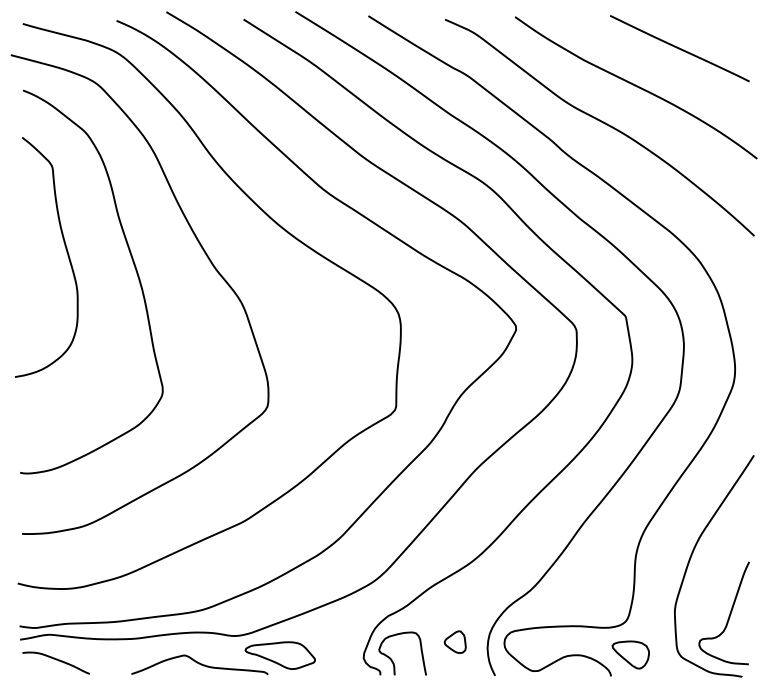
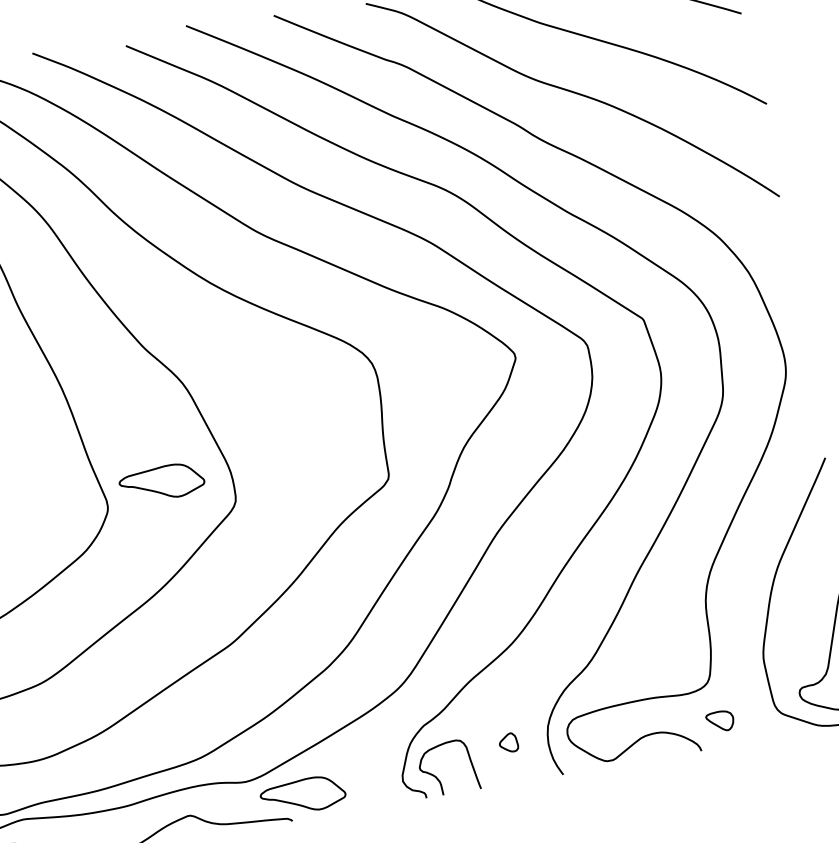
part: (209, 380) -> (161, 483), added
part: (454, 641) -> (507, 742), size x0.7
part: (630, 654) -> (719, 720), size x0.6

